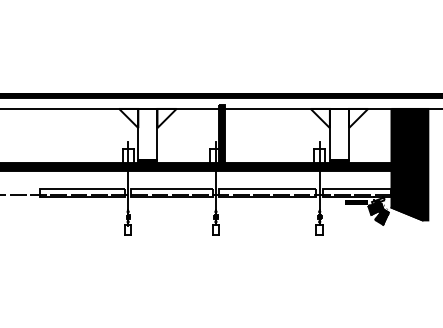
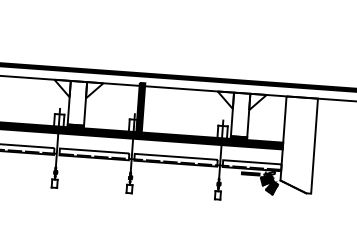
fill: (409, 164) -> (298, 144), removed

